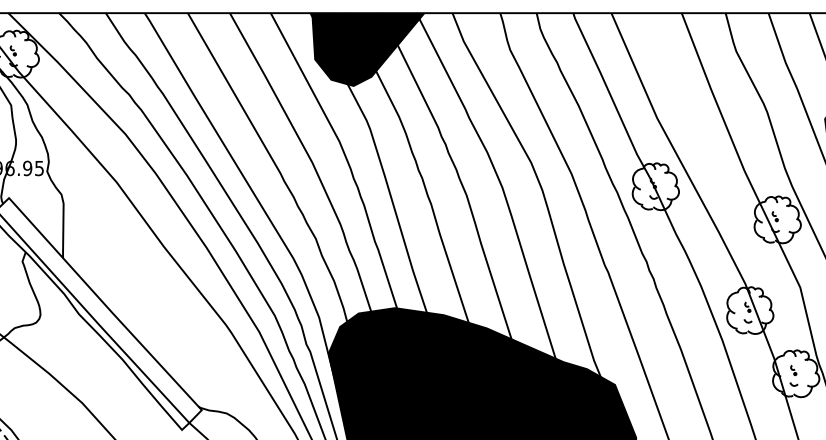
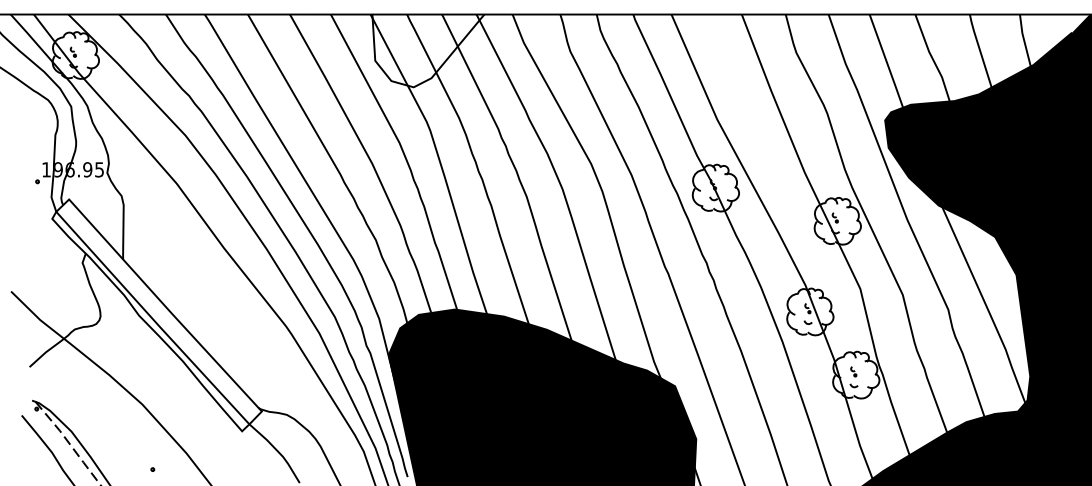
fill: (368, 49) -> (428, 50), removed

